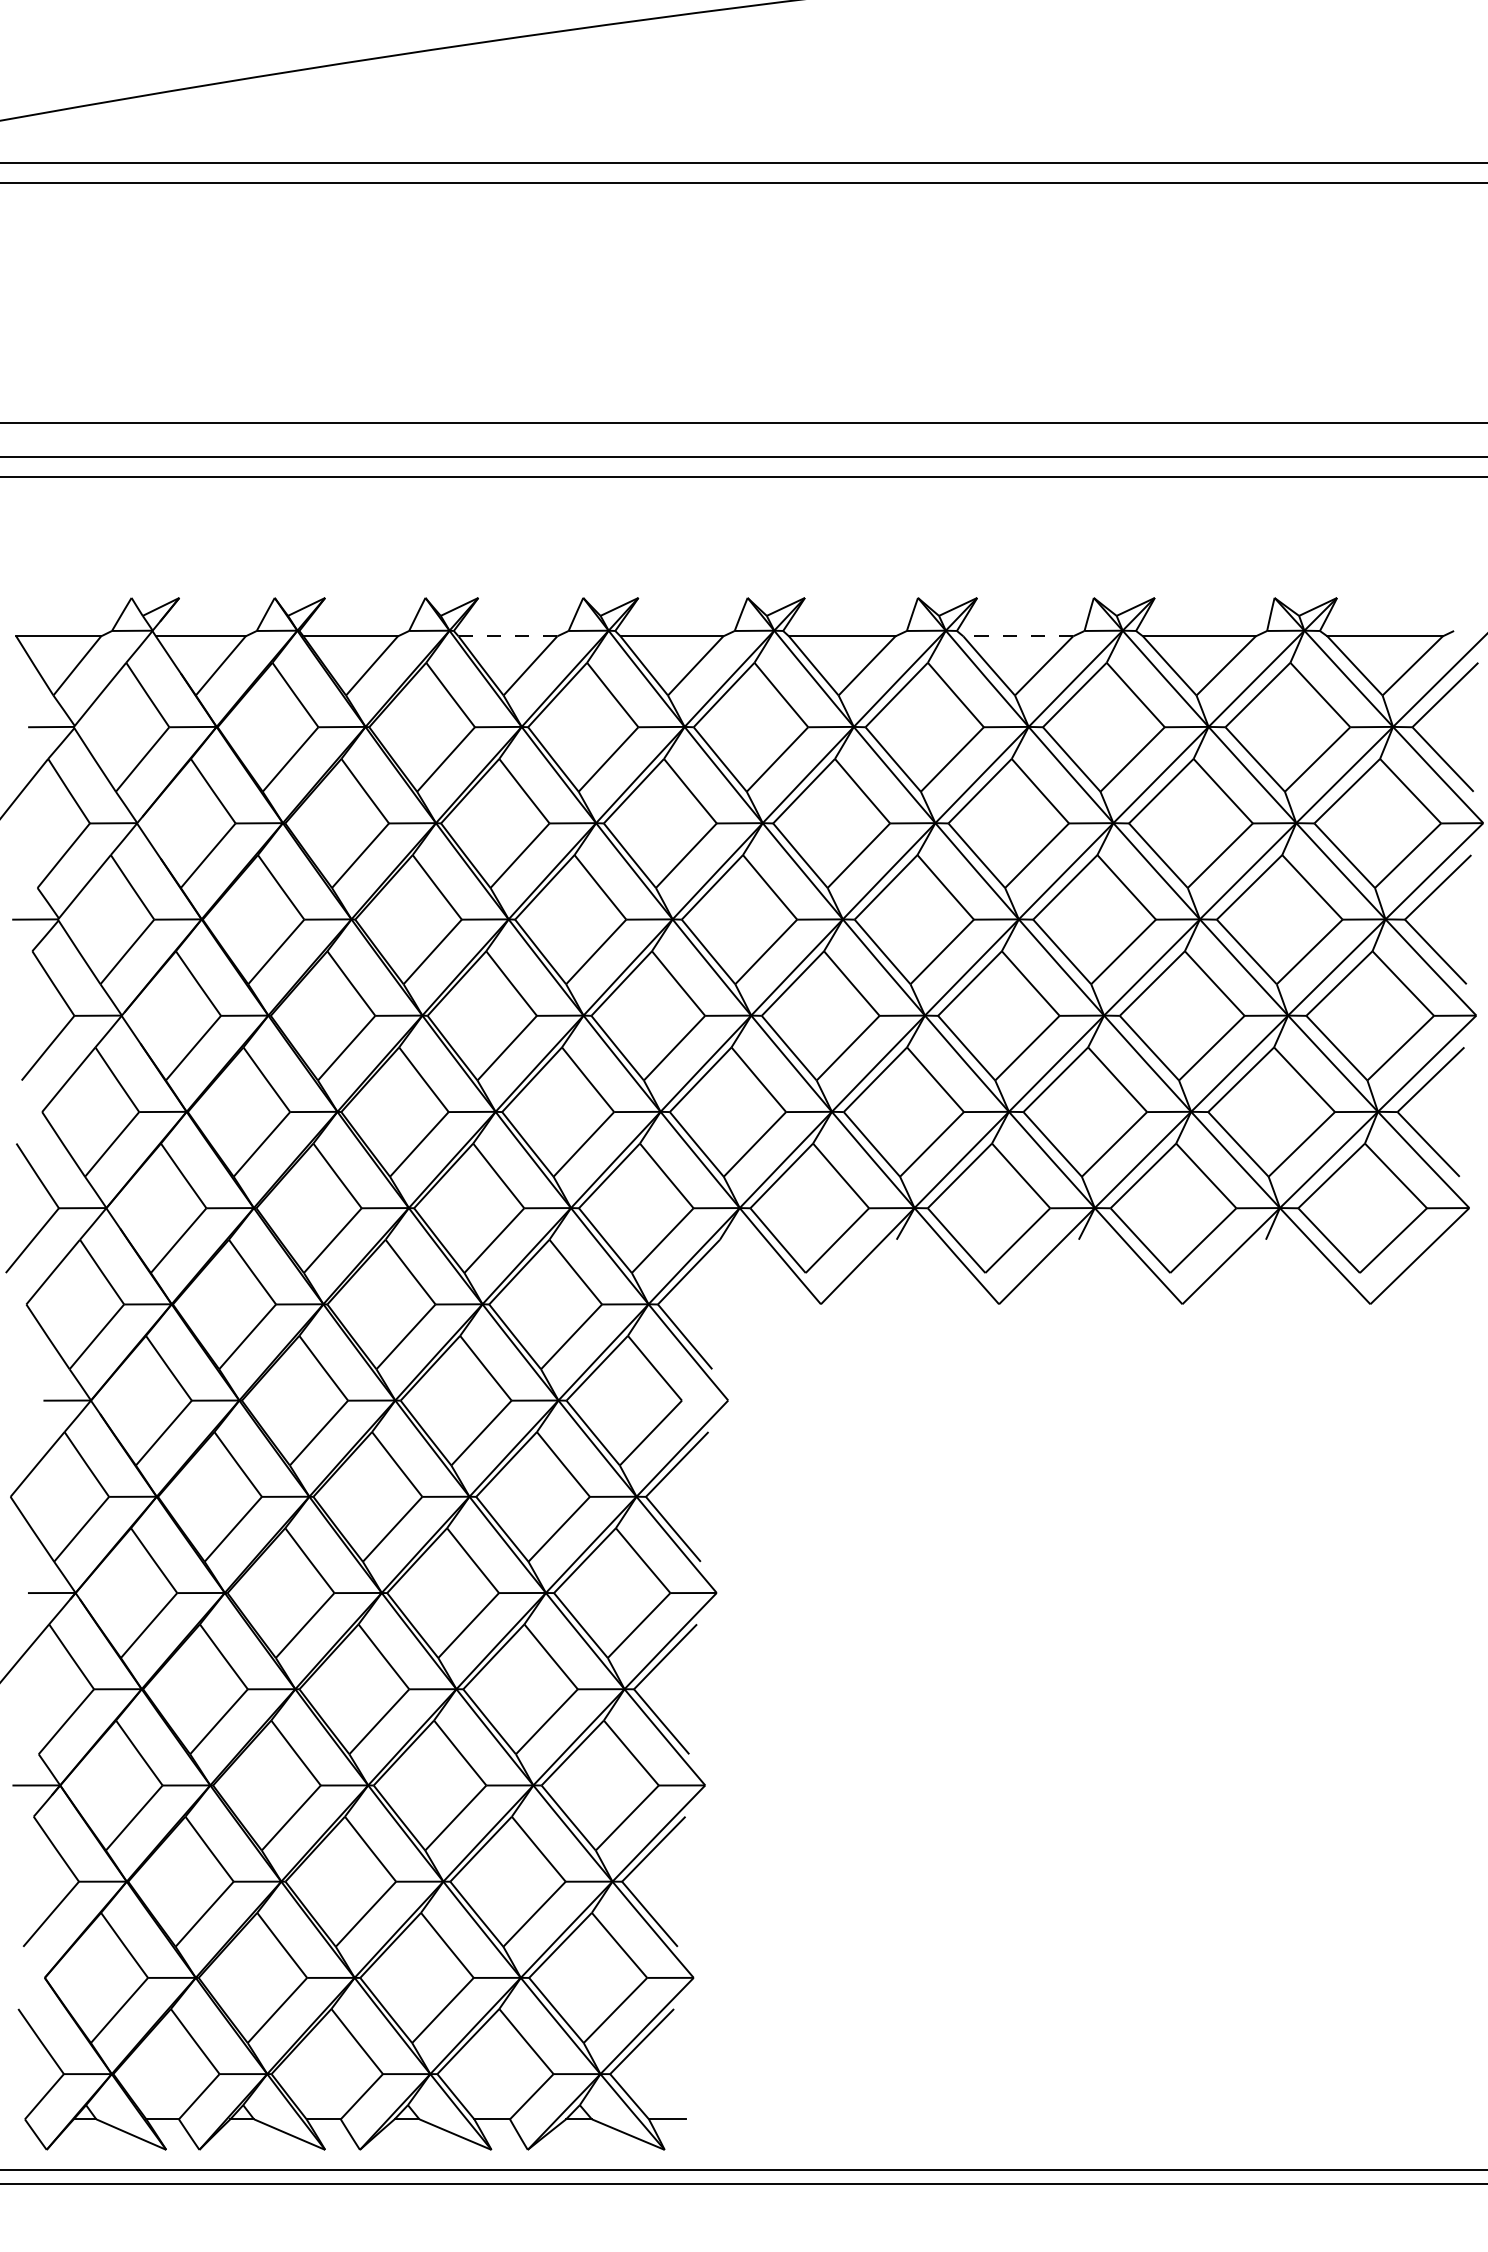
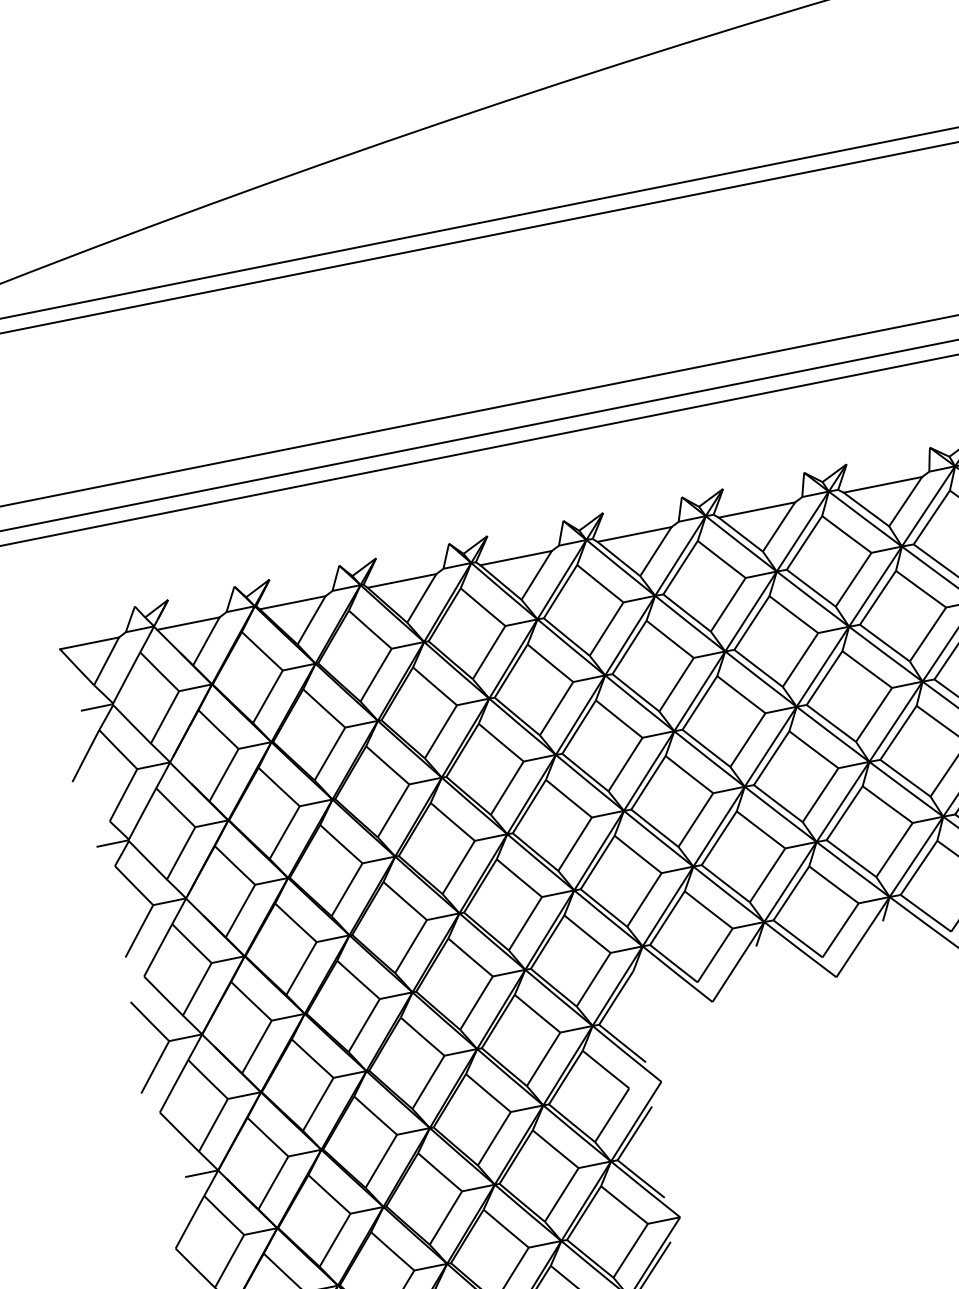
line: (507, 636) -> (401, 581), dashed -> solid
line: (1018, 636) -> (757, 510), dashed -> solid

